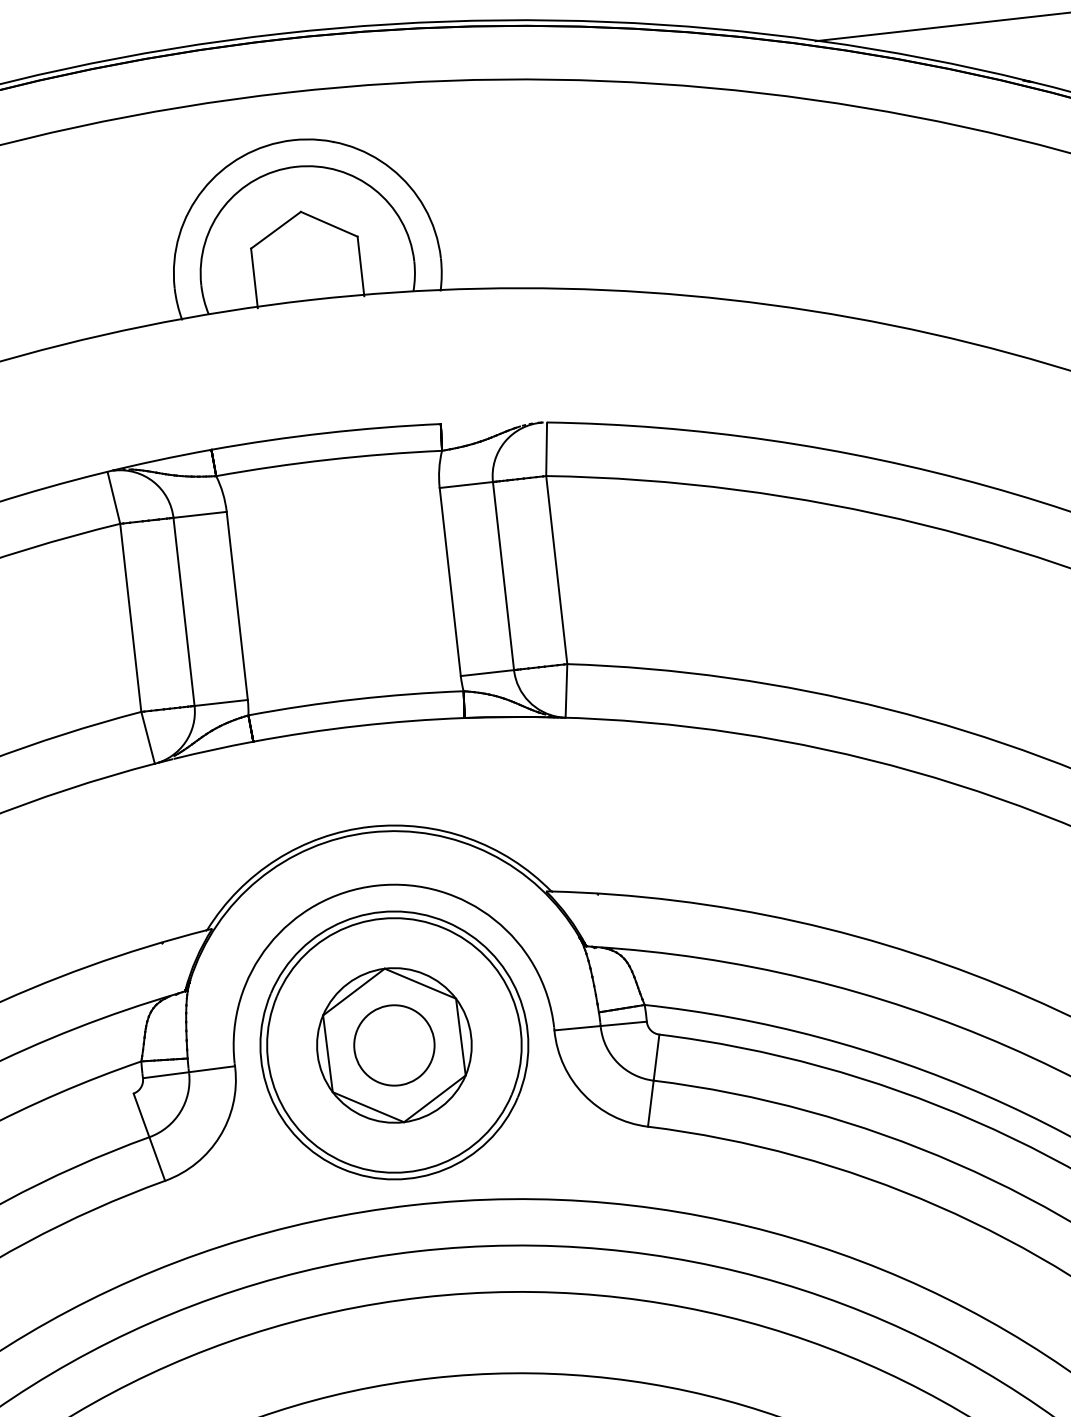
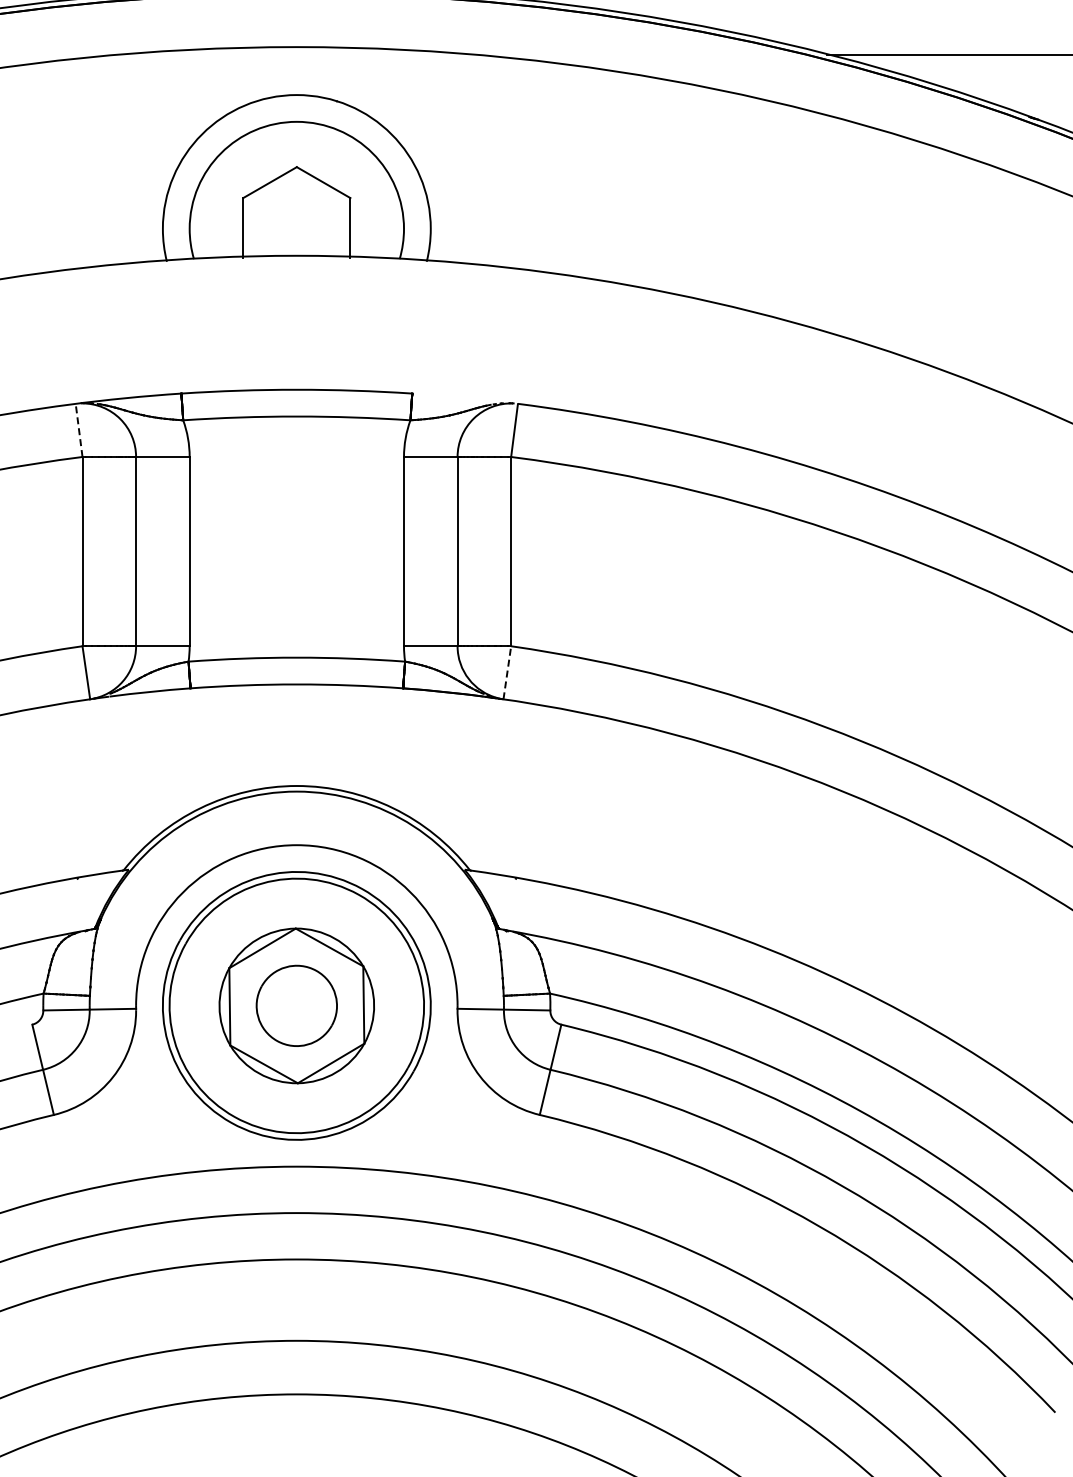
line: (114, 497) -> (79, 430), solid -> dashed
line: (566, 690) -> (507, 672), solid -> dashed

